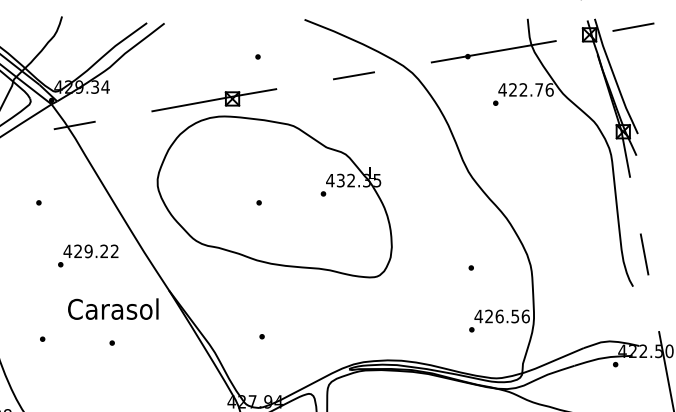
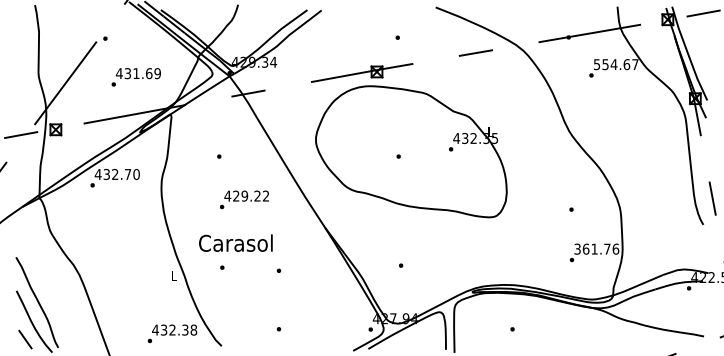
text: (525, 89) -> (615, 64), 422.76 -> 554.67
text: (88, 255) -> (244, 199), moved
text: (112, 308) -> (235, 242), moved
text: (497, 315) -> (592, 248), 426.56 -> 361.76

